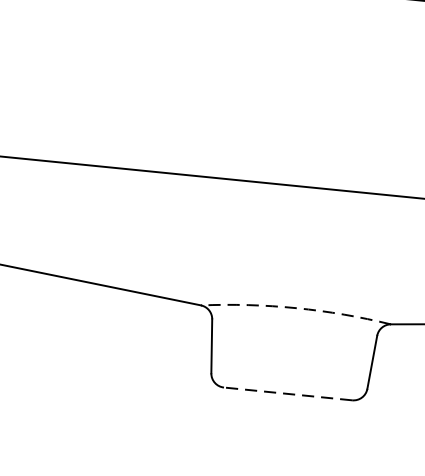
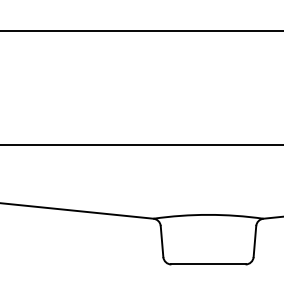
arc: (296, 307) -> (208, 214), dashed -> solid
line: (286, 393) -> (207, 264), dashed -> solid

